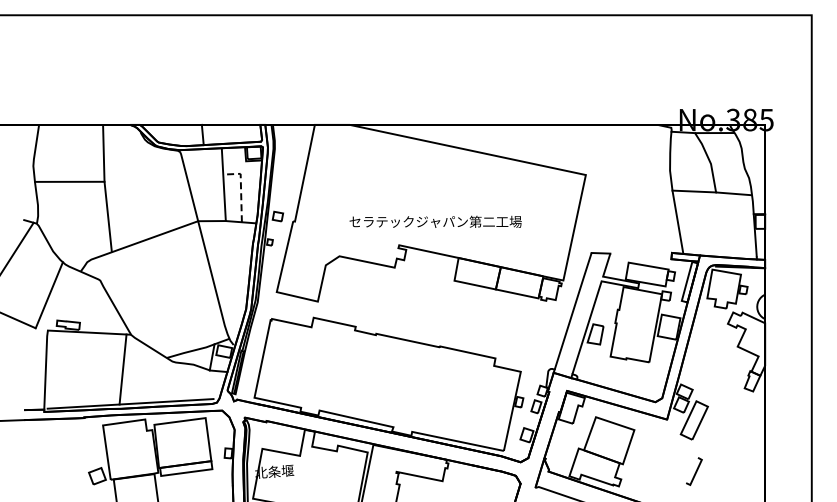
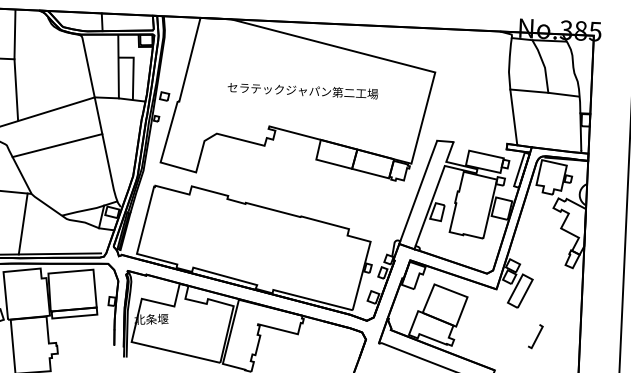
line: (241, 188) -> (133, 70), dashed -> solid
text: (435, 221) -> (302, 90), moved
line: (157, 277) -> (56, 144), added
line: (695, 471) -> (536, 336), moved

